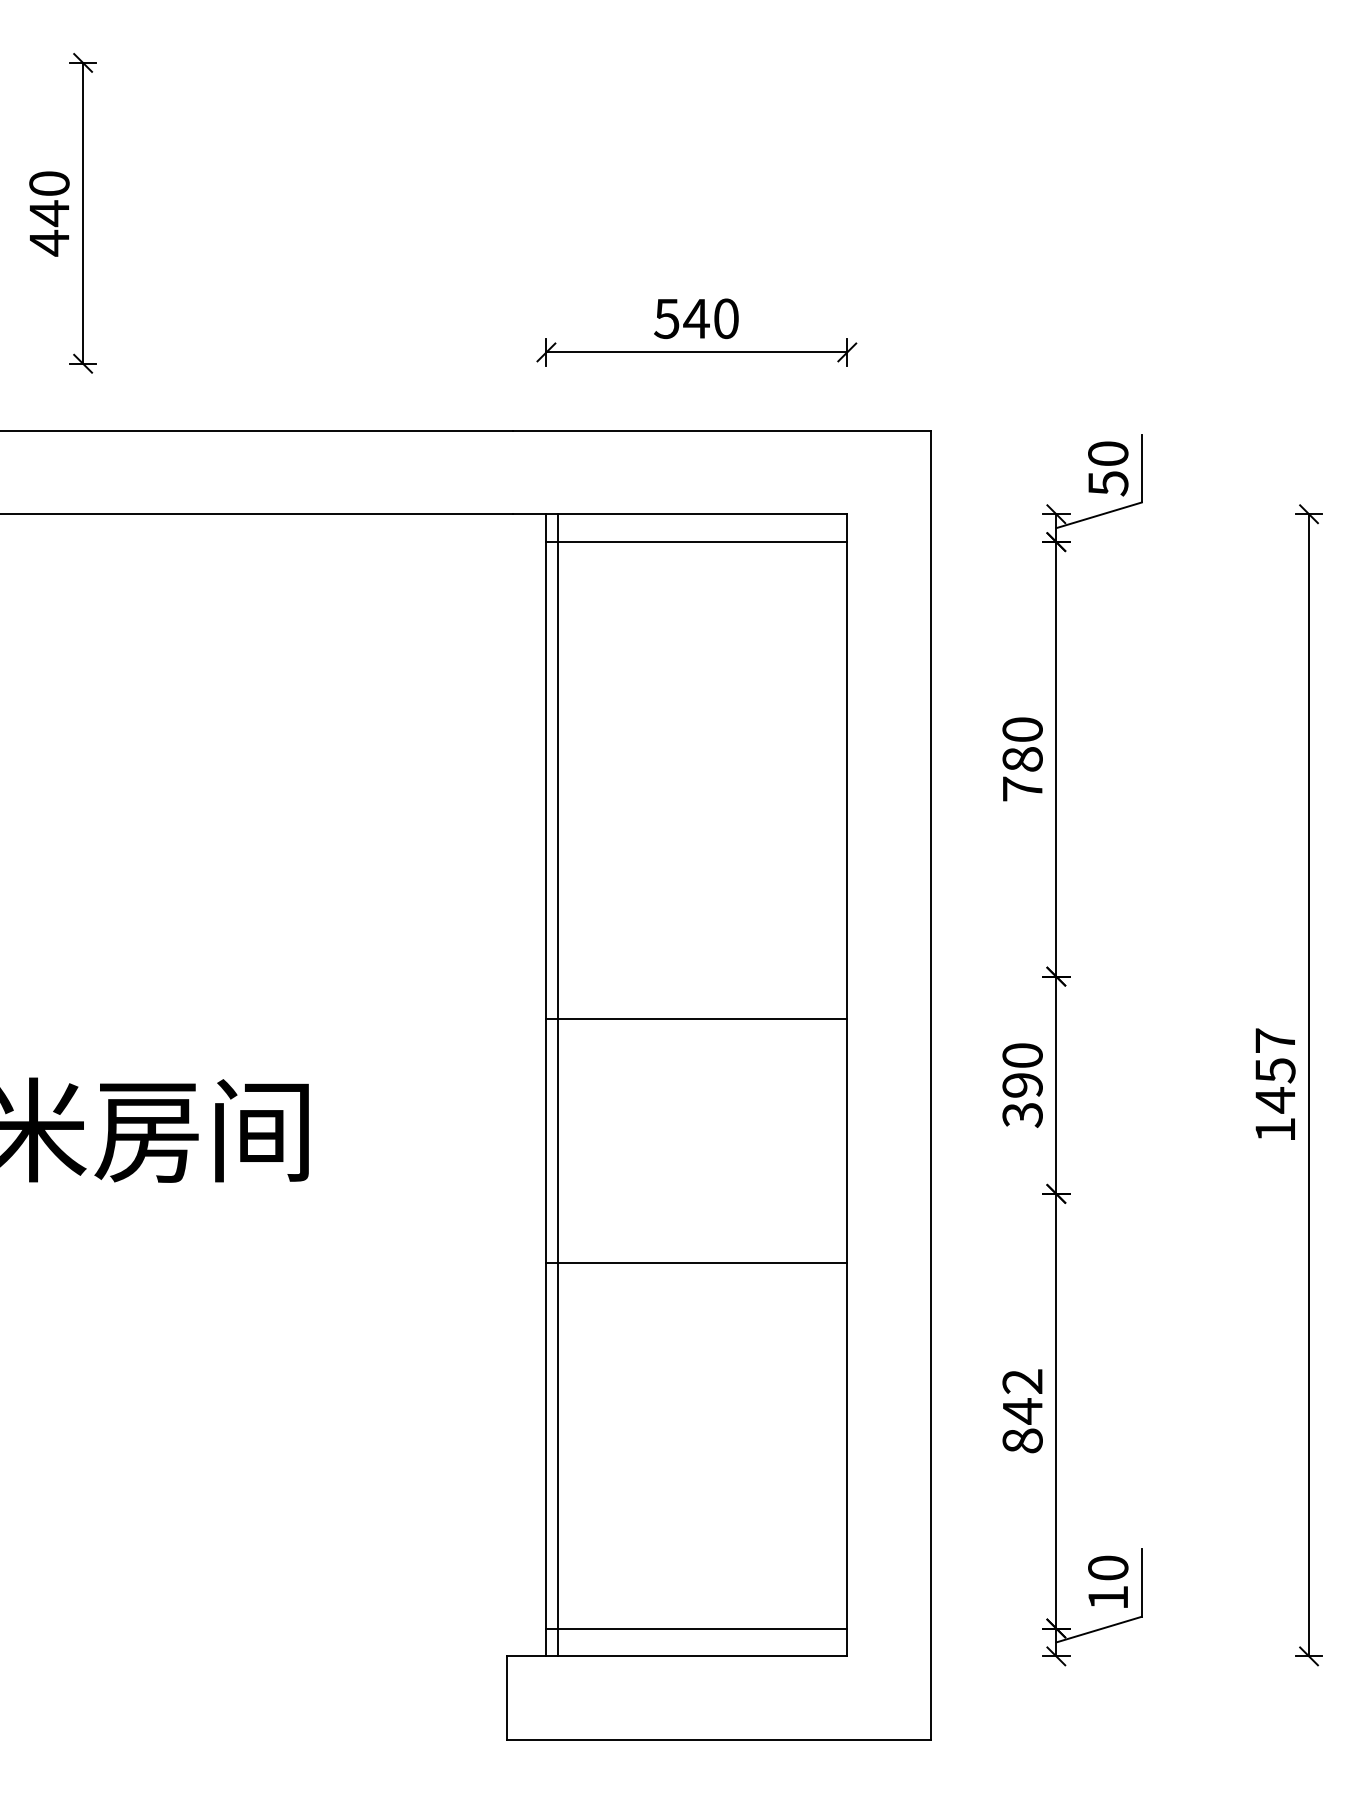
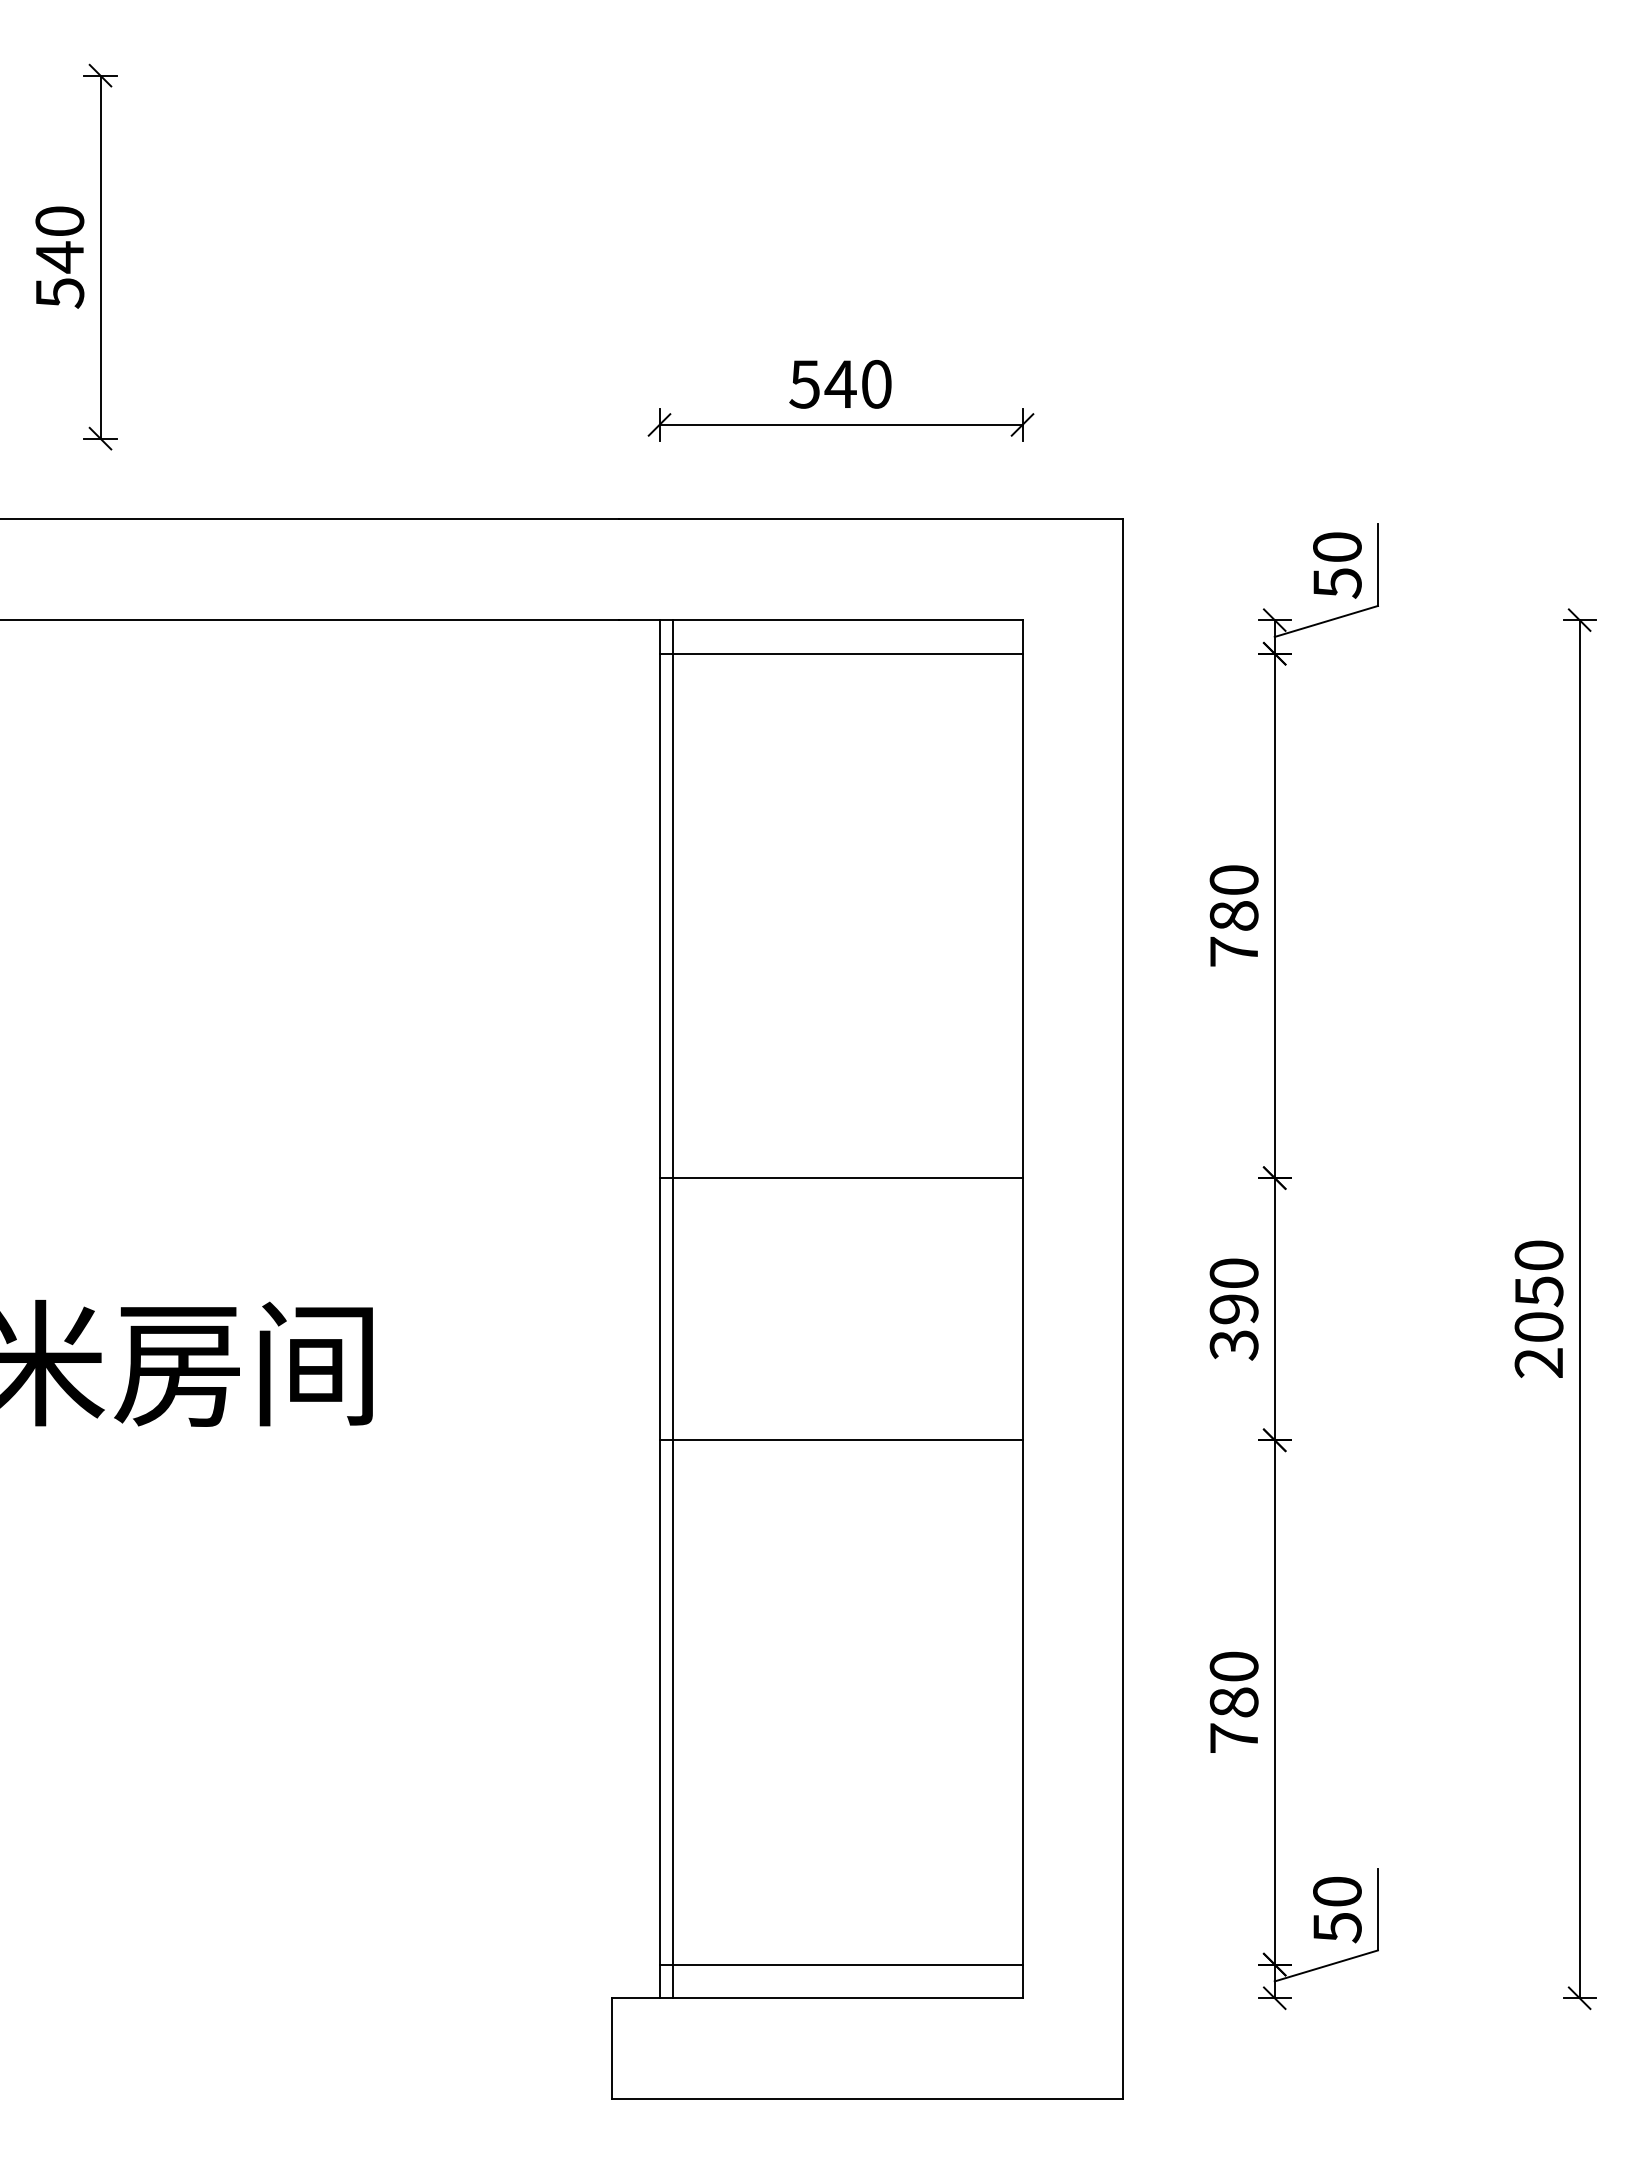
text: (49, 243) -> (60, 293), 440 -> 540
line: (696, 1019) -> (840, 1178), moved
text: (1274, 1084) -> (1538, 1308), 1457 -> 2050
line: (696, 1262) -> (840, 1440), moved
text: (1022, 1411) -> (1233, 1702), 842 -> 780
text: (1108, 1598) -> (1337, 1928), 10 -> 50

